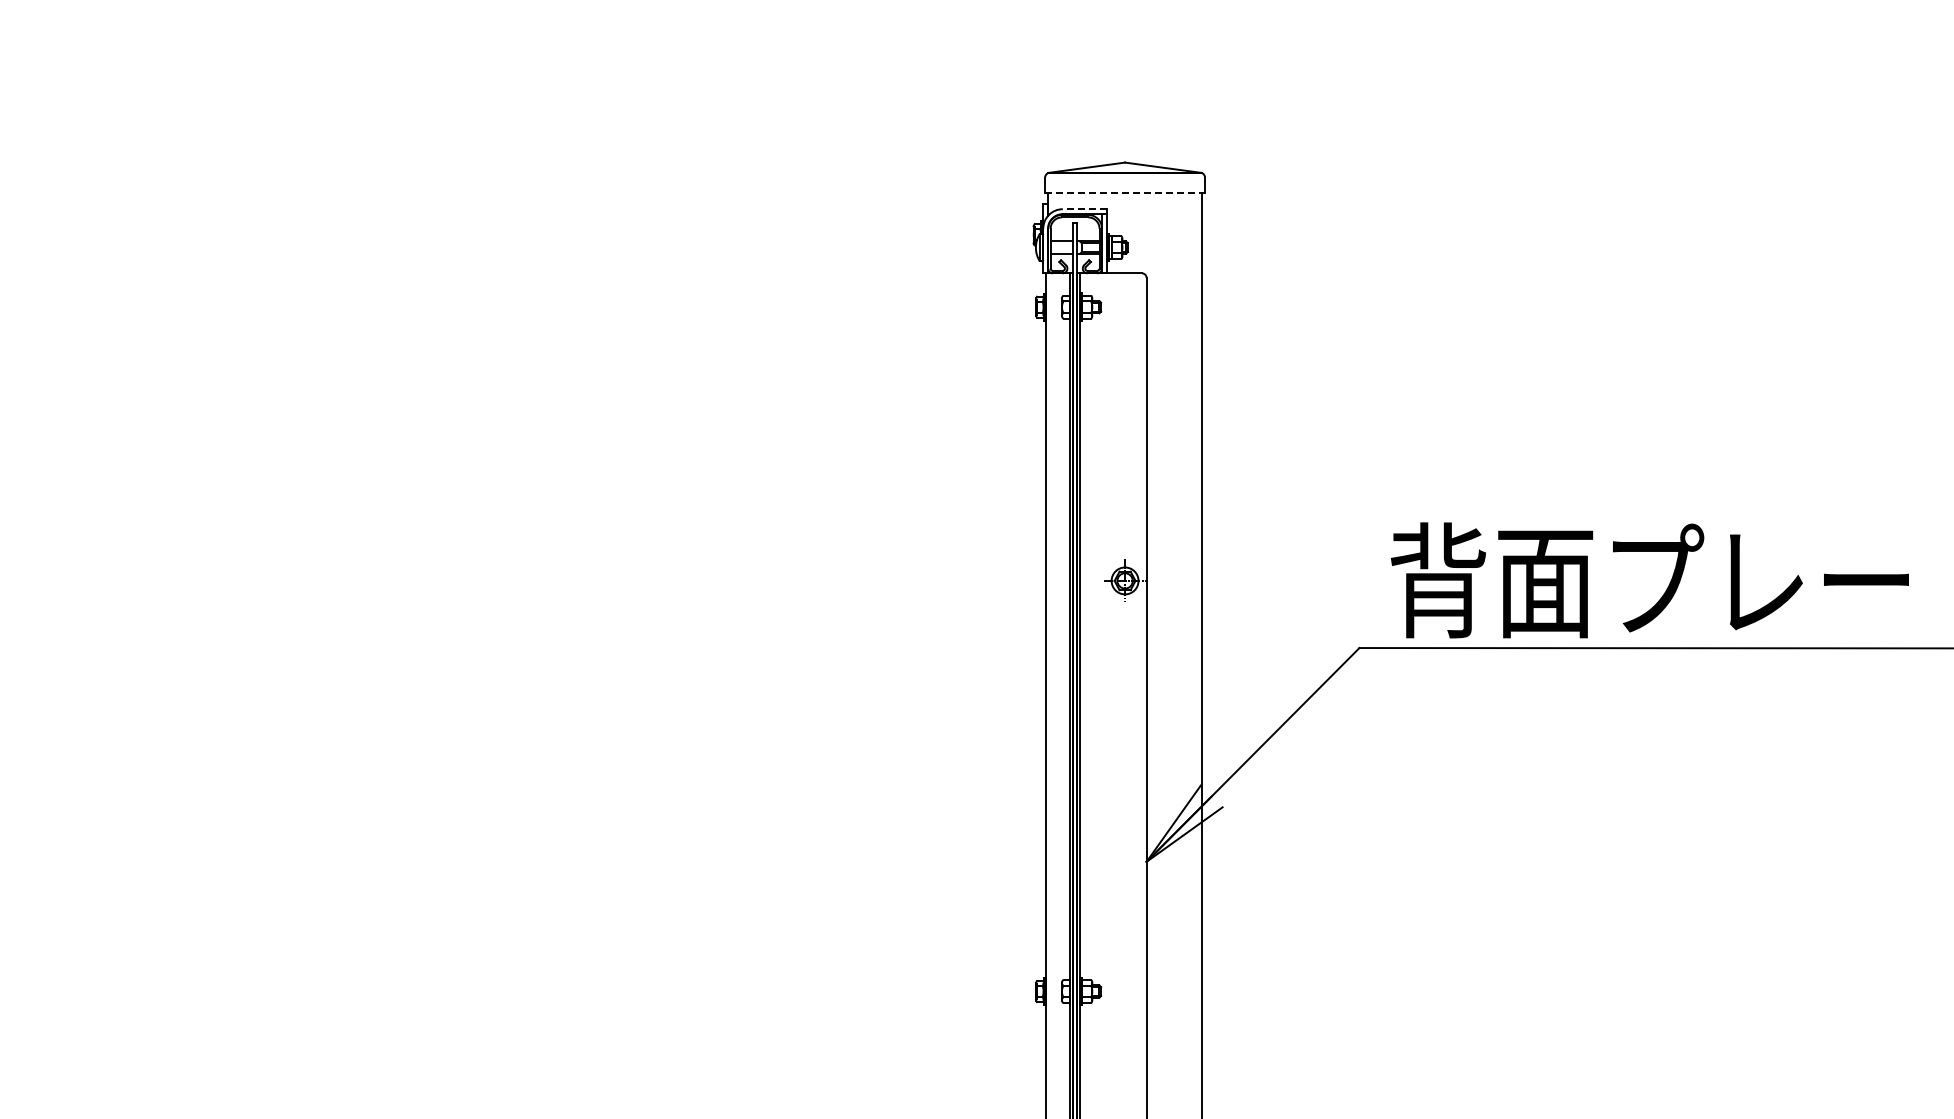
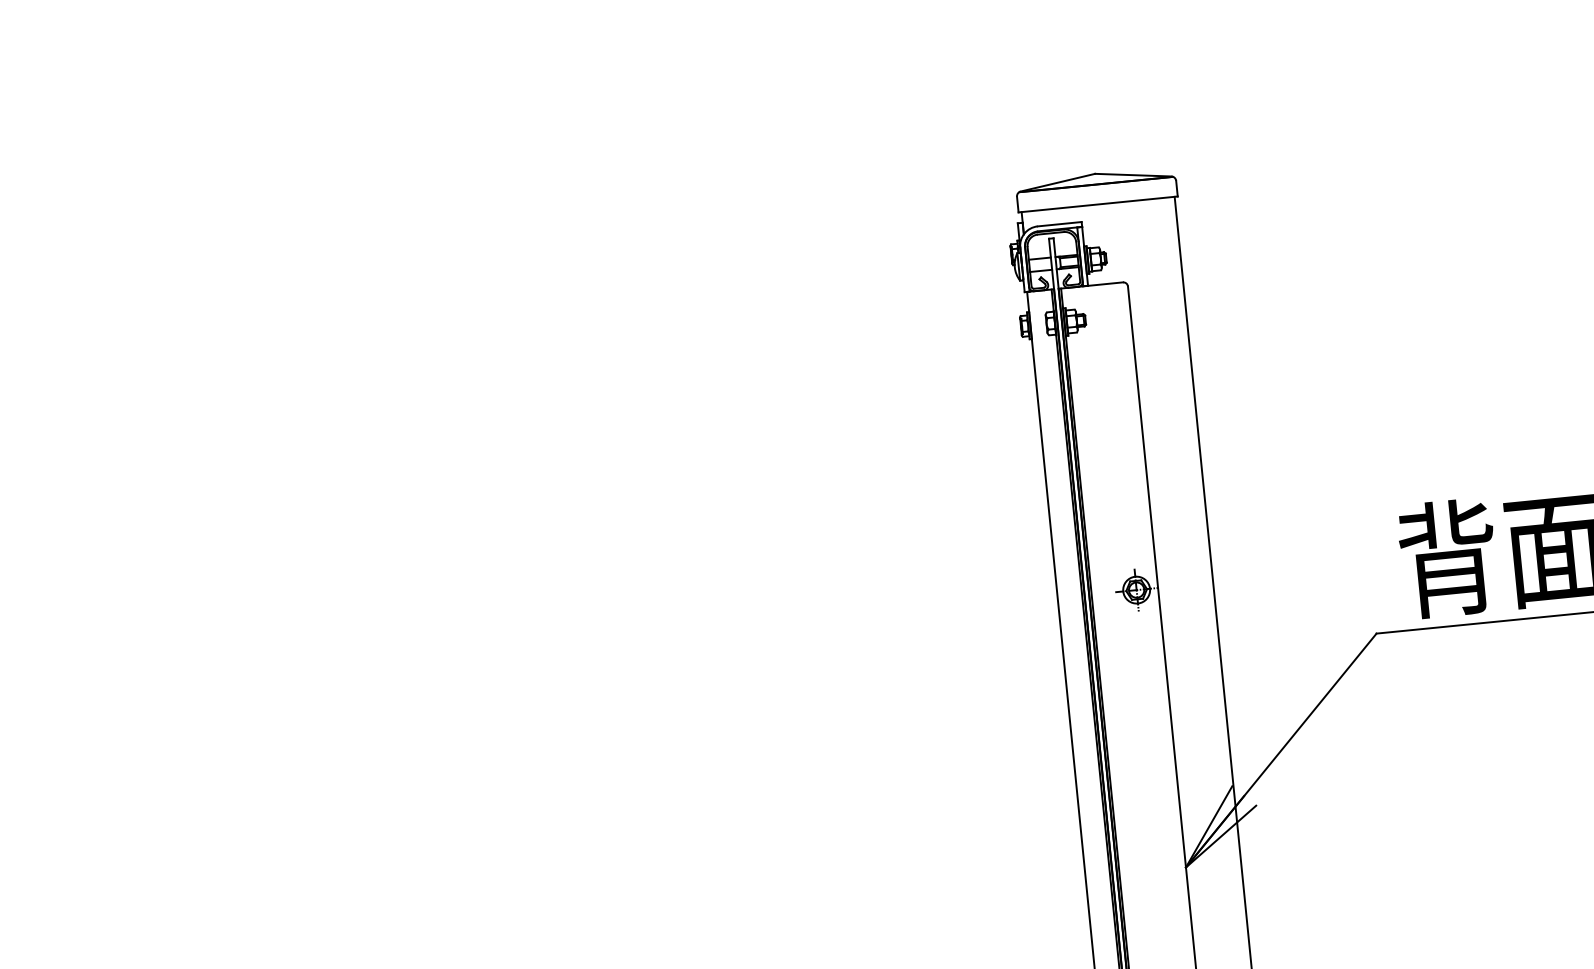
line: (1125, 193) -> (1098, 204), dashed -> solid
line: (1084, 209) -> (1059, 224), dashed -> solid

